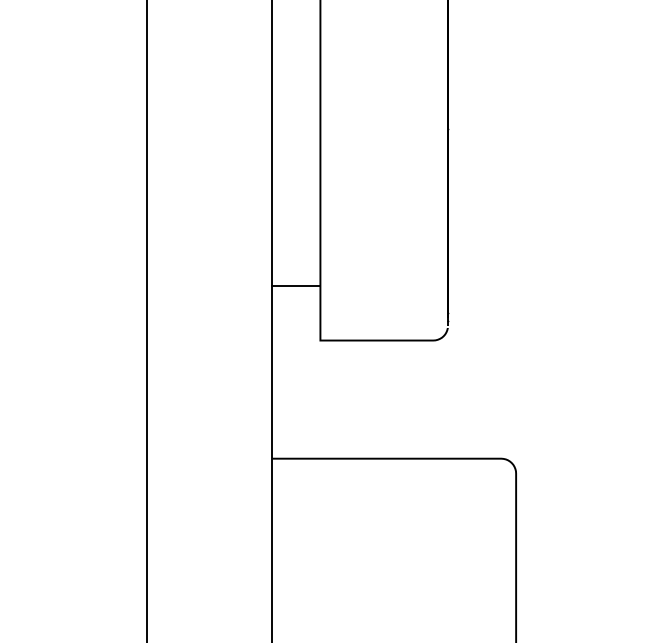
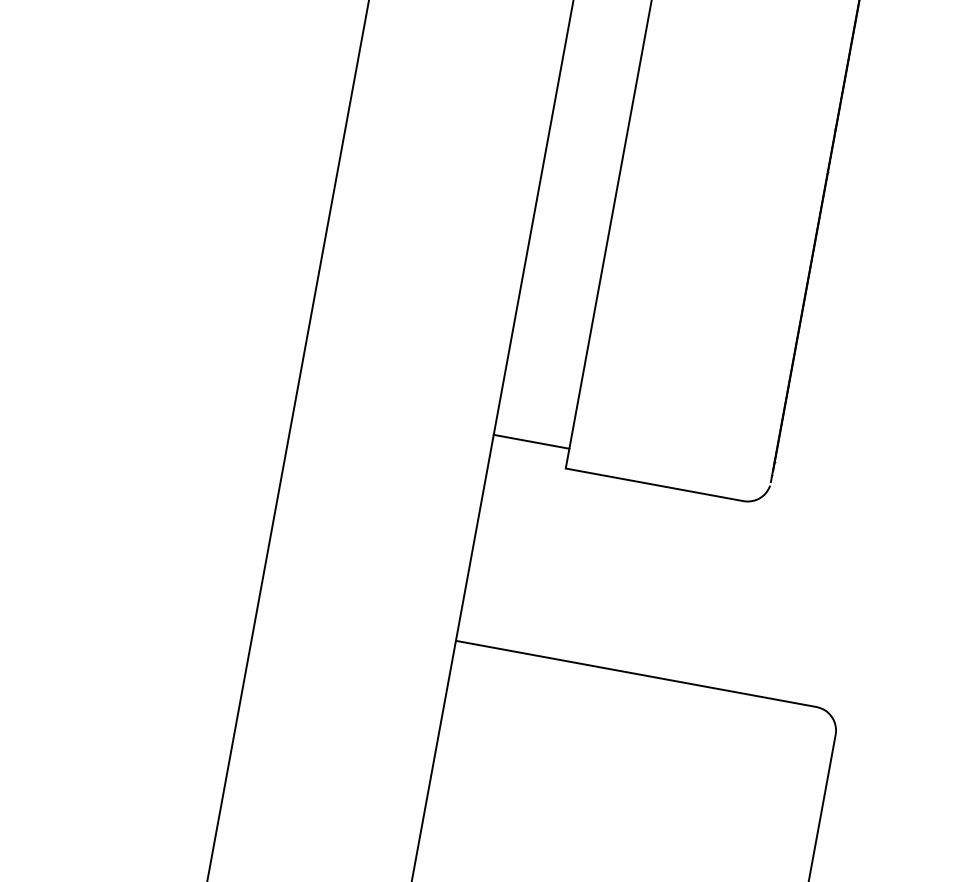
line: (296, 285) -> (531, 441), moved

